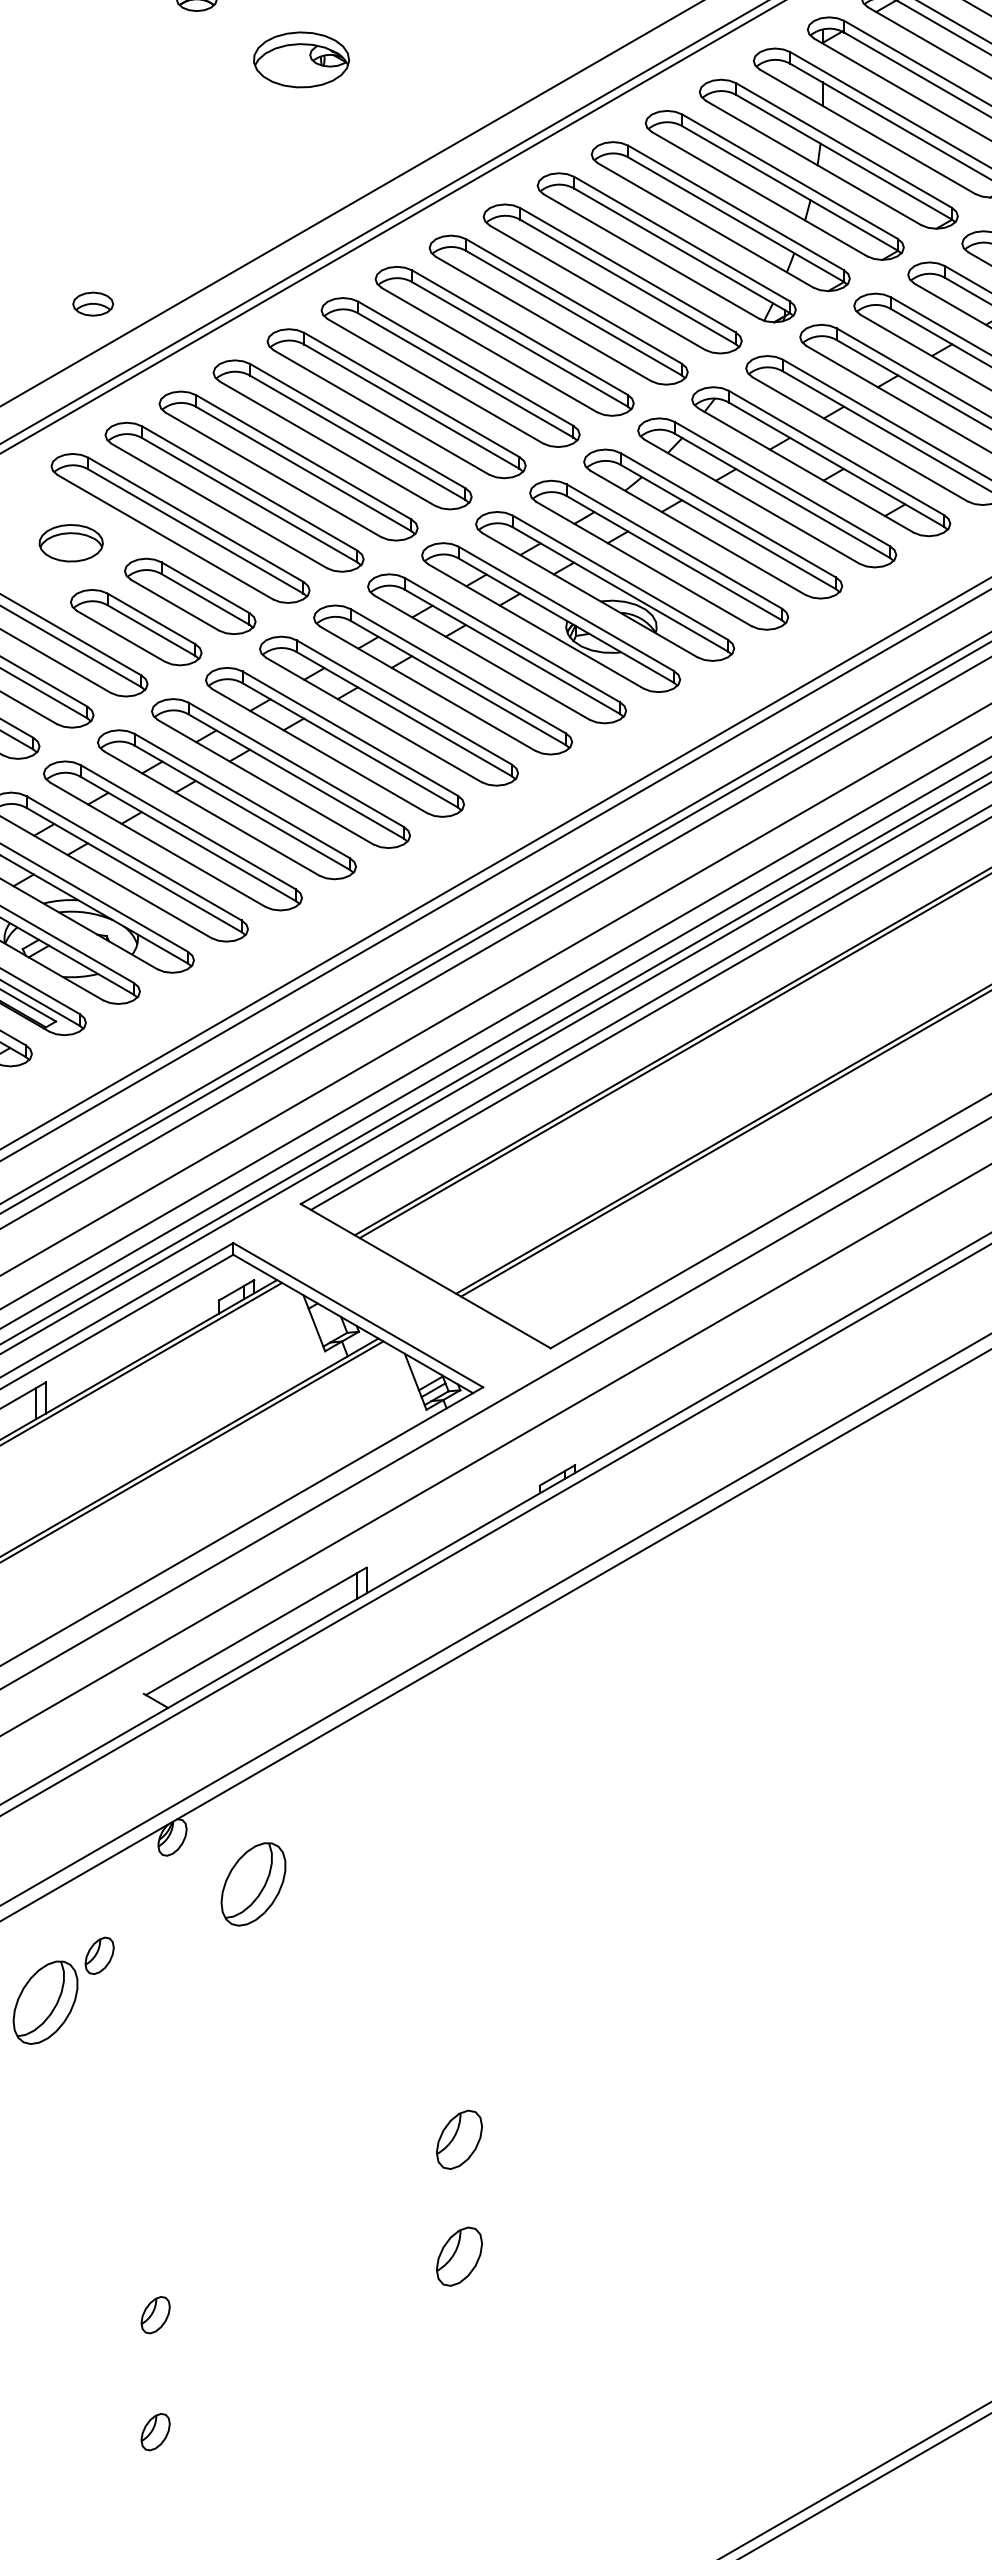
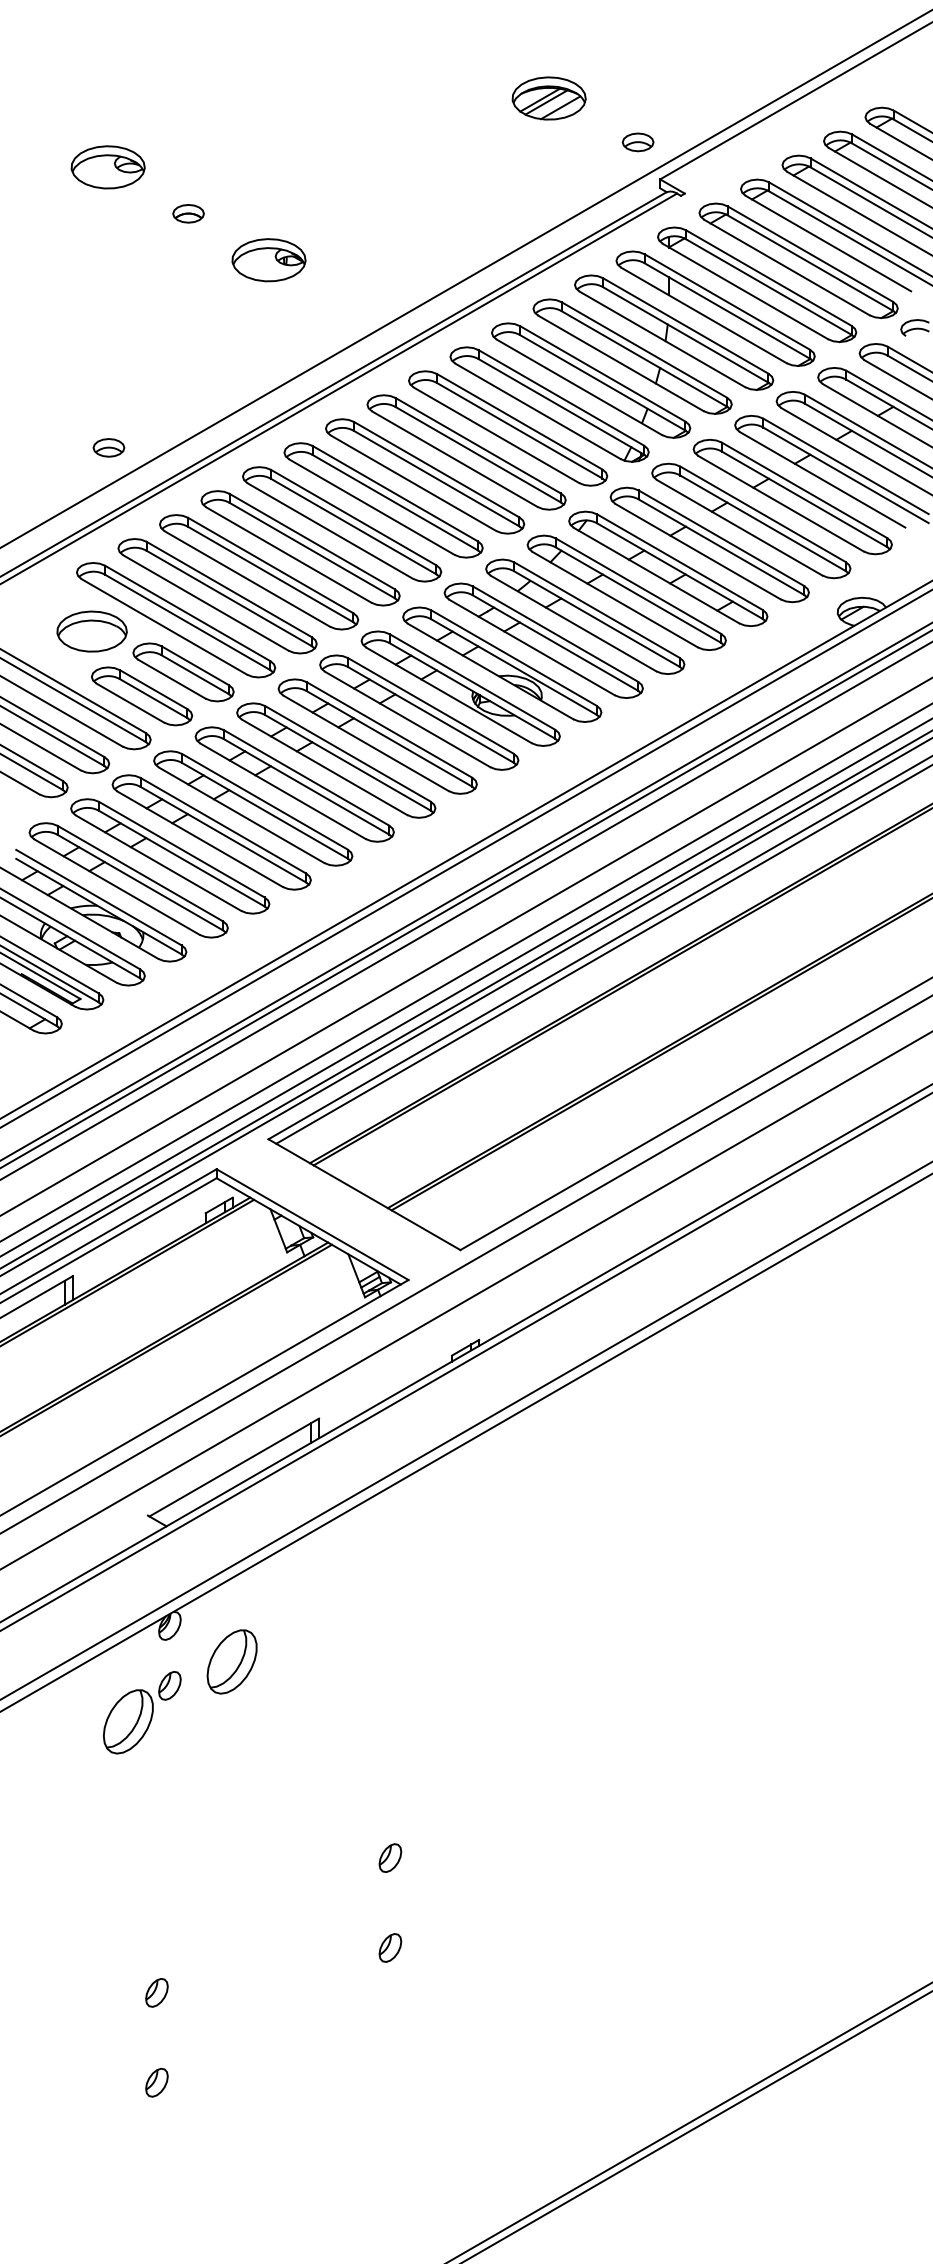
part: (70, 543) -> (91, 631), size x1.43
part: (63, 1990) -> (142, 1712), moved
part: (459, 2138) -> (390, 1857), size x0.62
part: (459, 2256) -> (390, 1947), size x0.62

